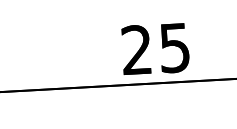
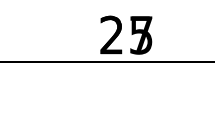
text: (175, 48) -> (141, 35), 25 -> 27

